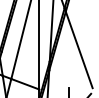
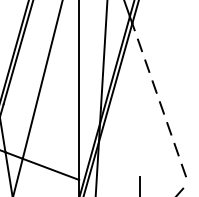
line: (79, 49) -> (159, 99), solid -> dashed

